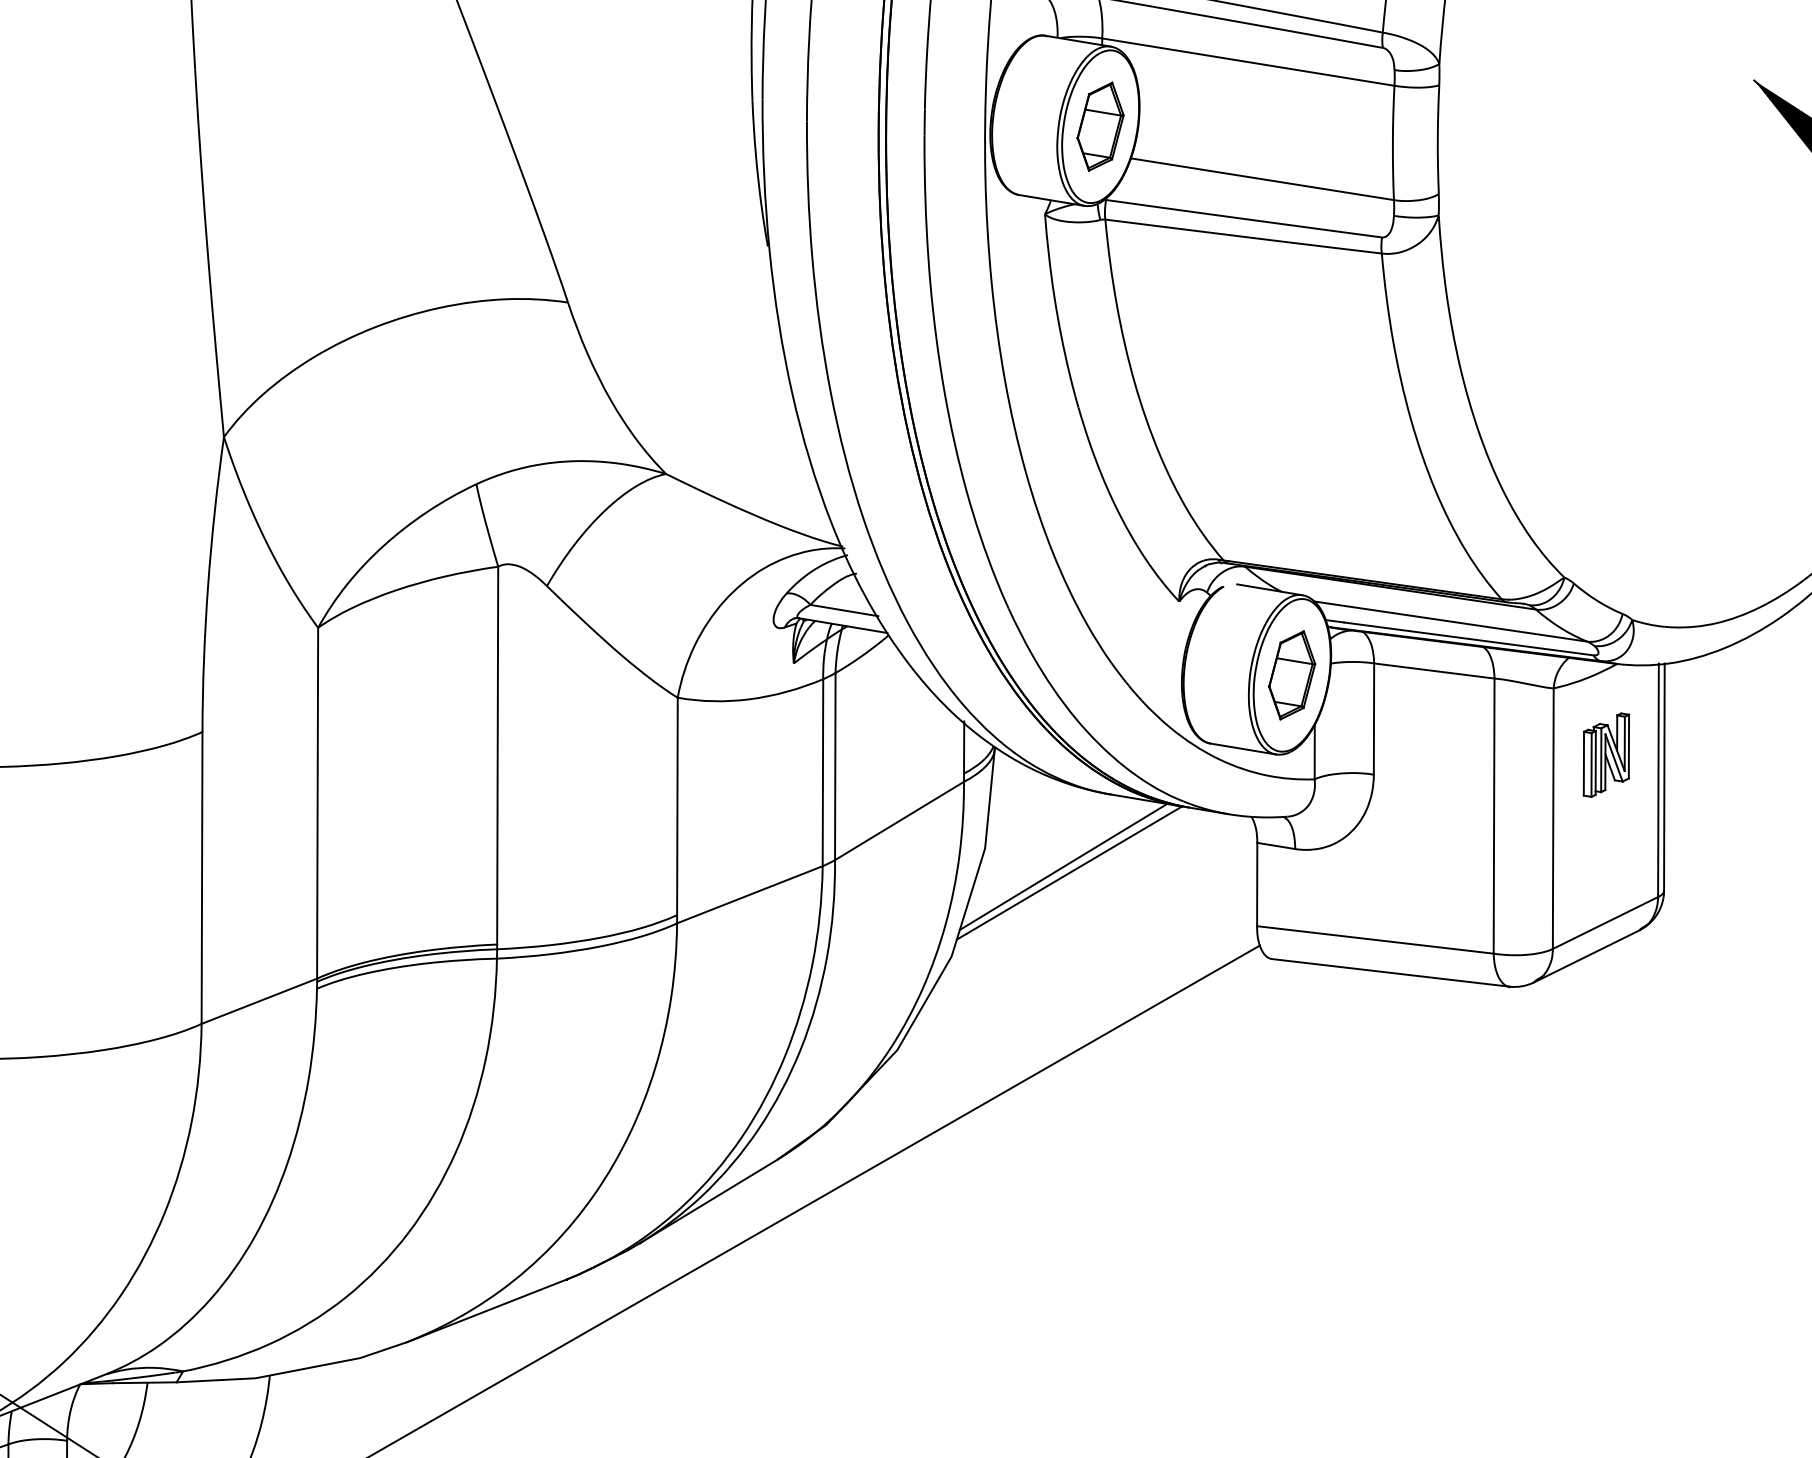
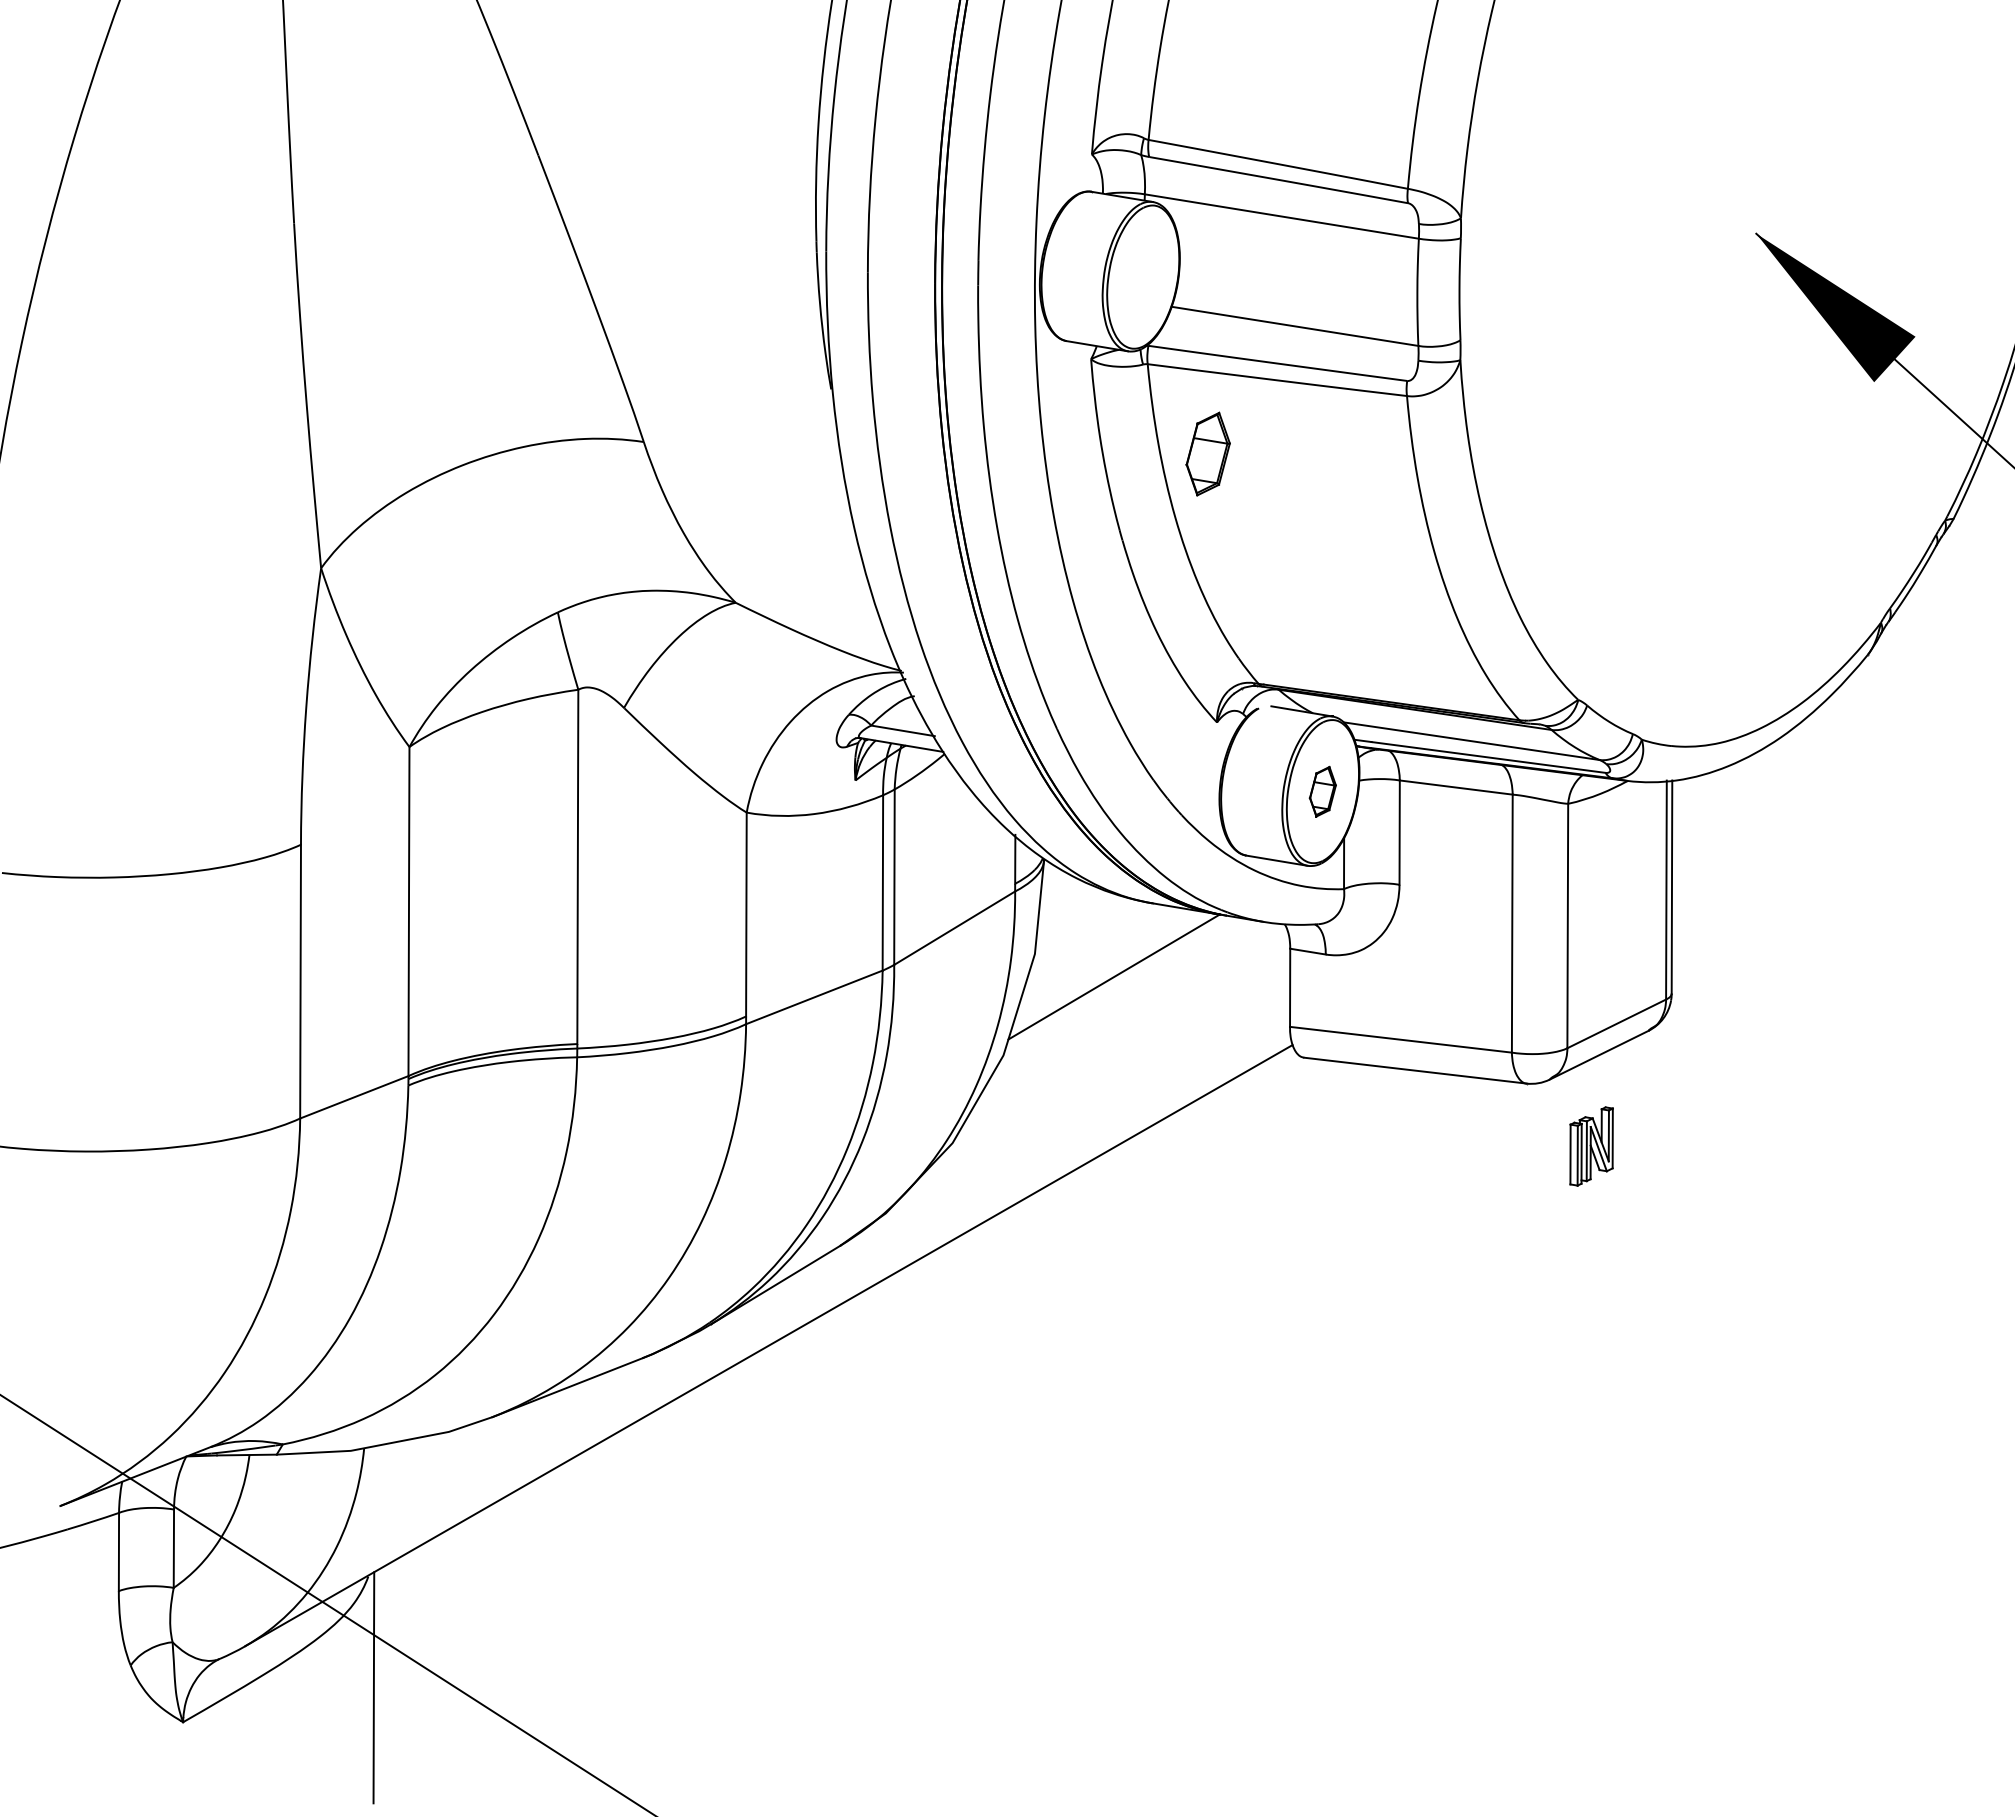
part: (1099, 126) -> (1207, 453), moved
part: (1291, 675) -> (1322, 791), size x0.6
part: (1606, 755) -> (1591, 1146), moved
line: (1063, 867) -> (1108, 971), removed

